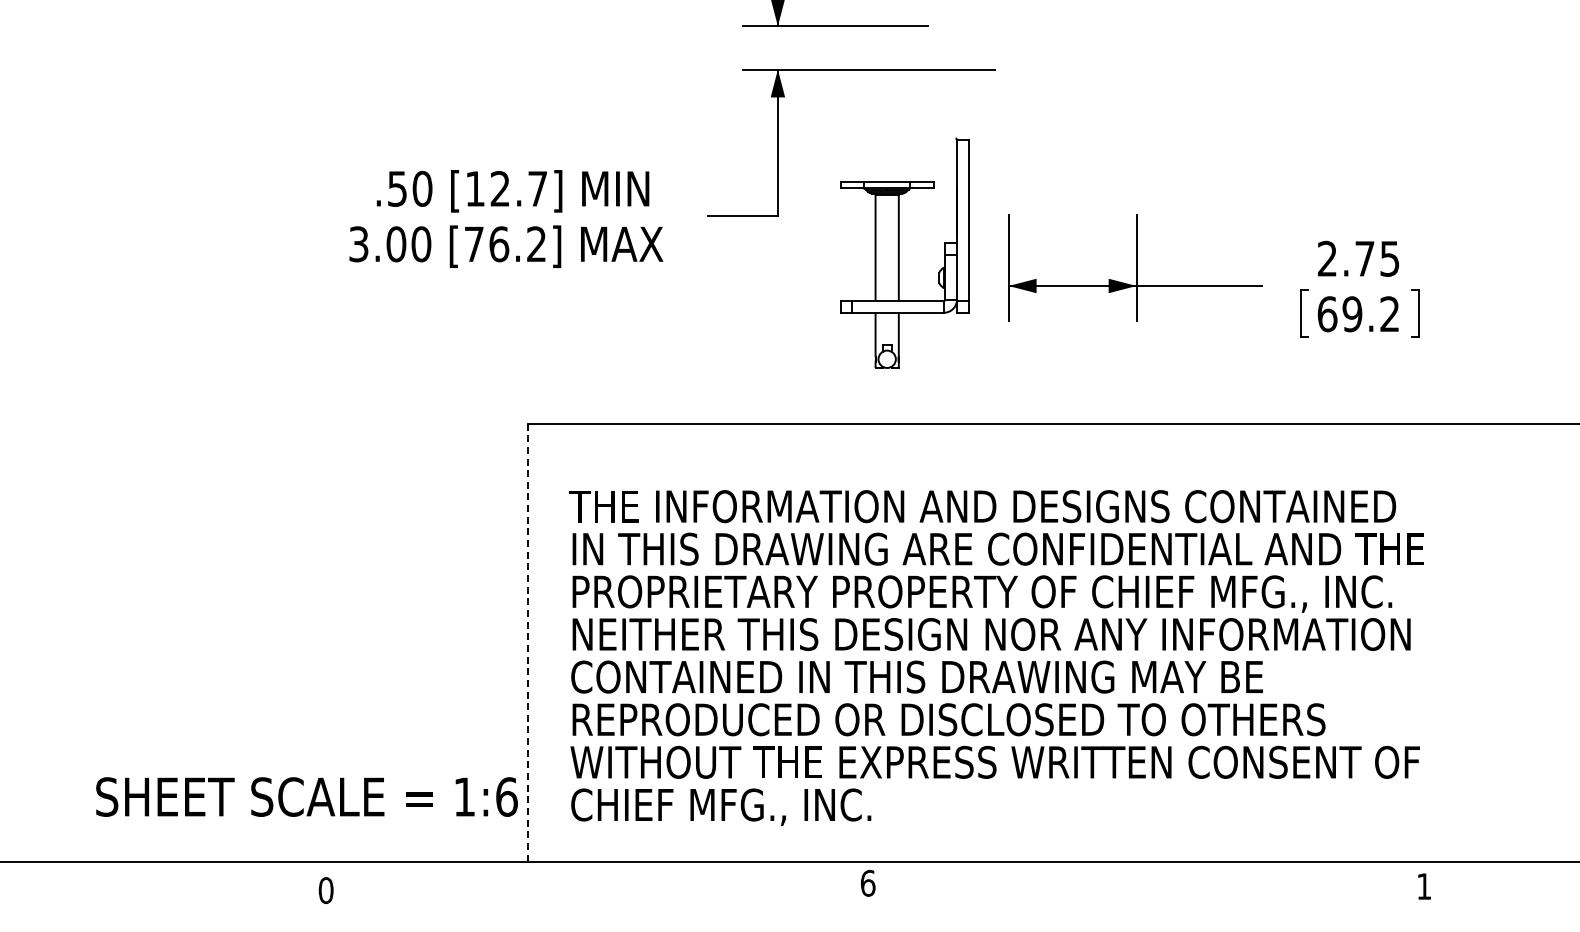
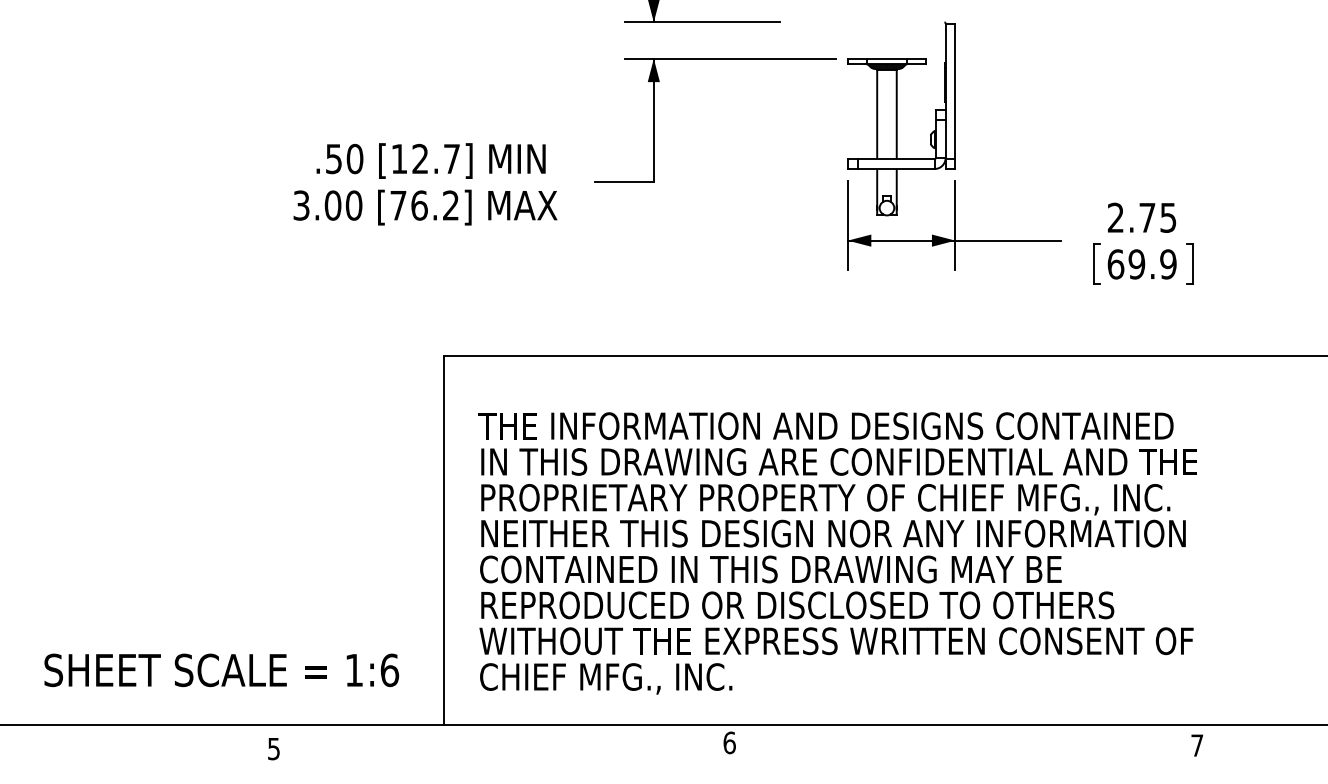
part: (904, 252) -> (901, 118), moved
text: (1389, 314) -> (1168, 264), 69.2 -> 69.9
line: (528, 643) -> (444, 541), dashed -> solid
text: (306, 796) -> (221, 669), moved
text: (1424, 886) -> (1197, 745), 1 -> 7
text: (325, 890) -> (273, 748), 0 -> 5

